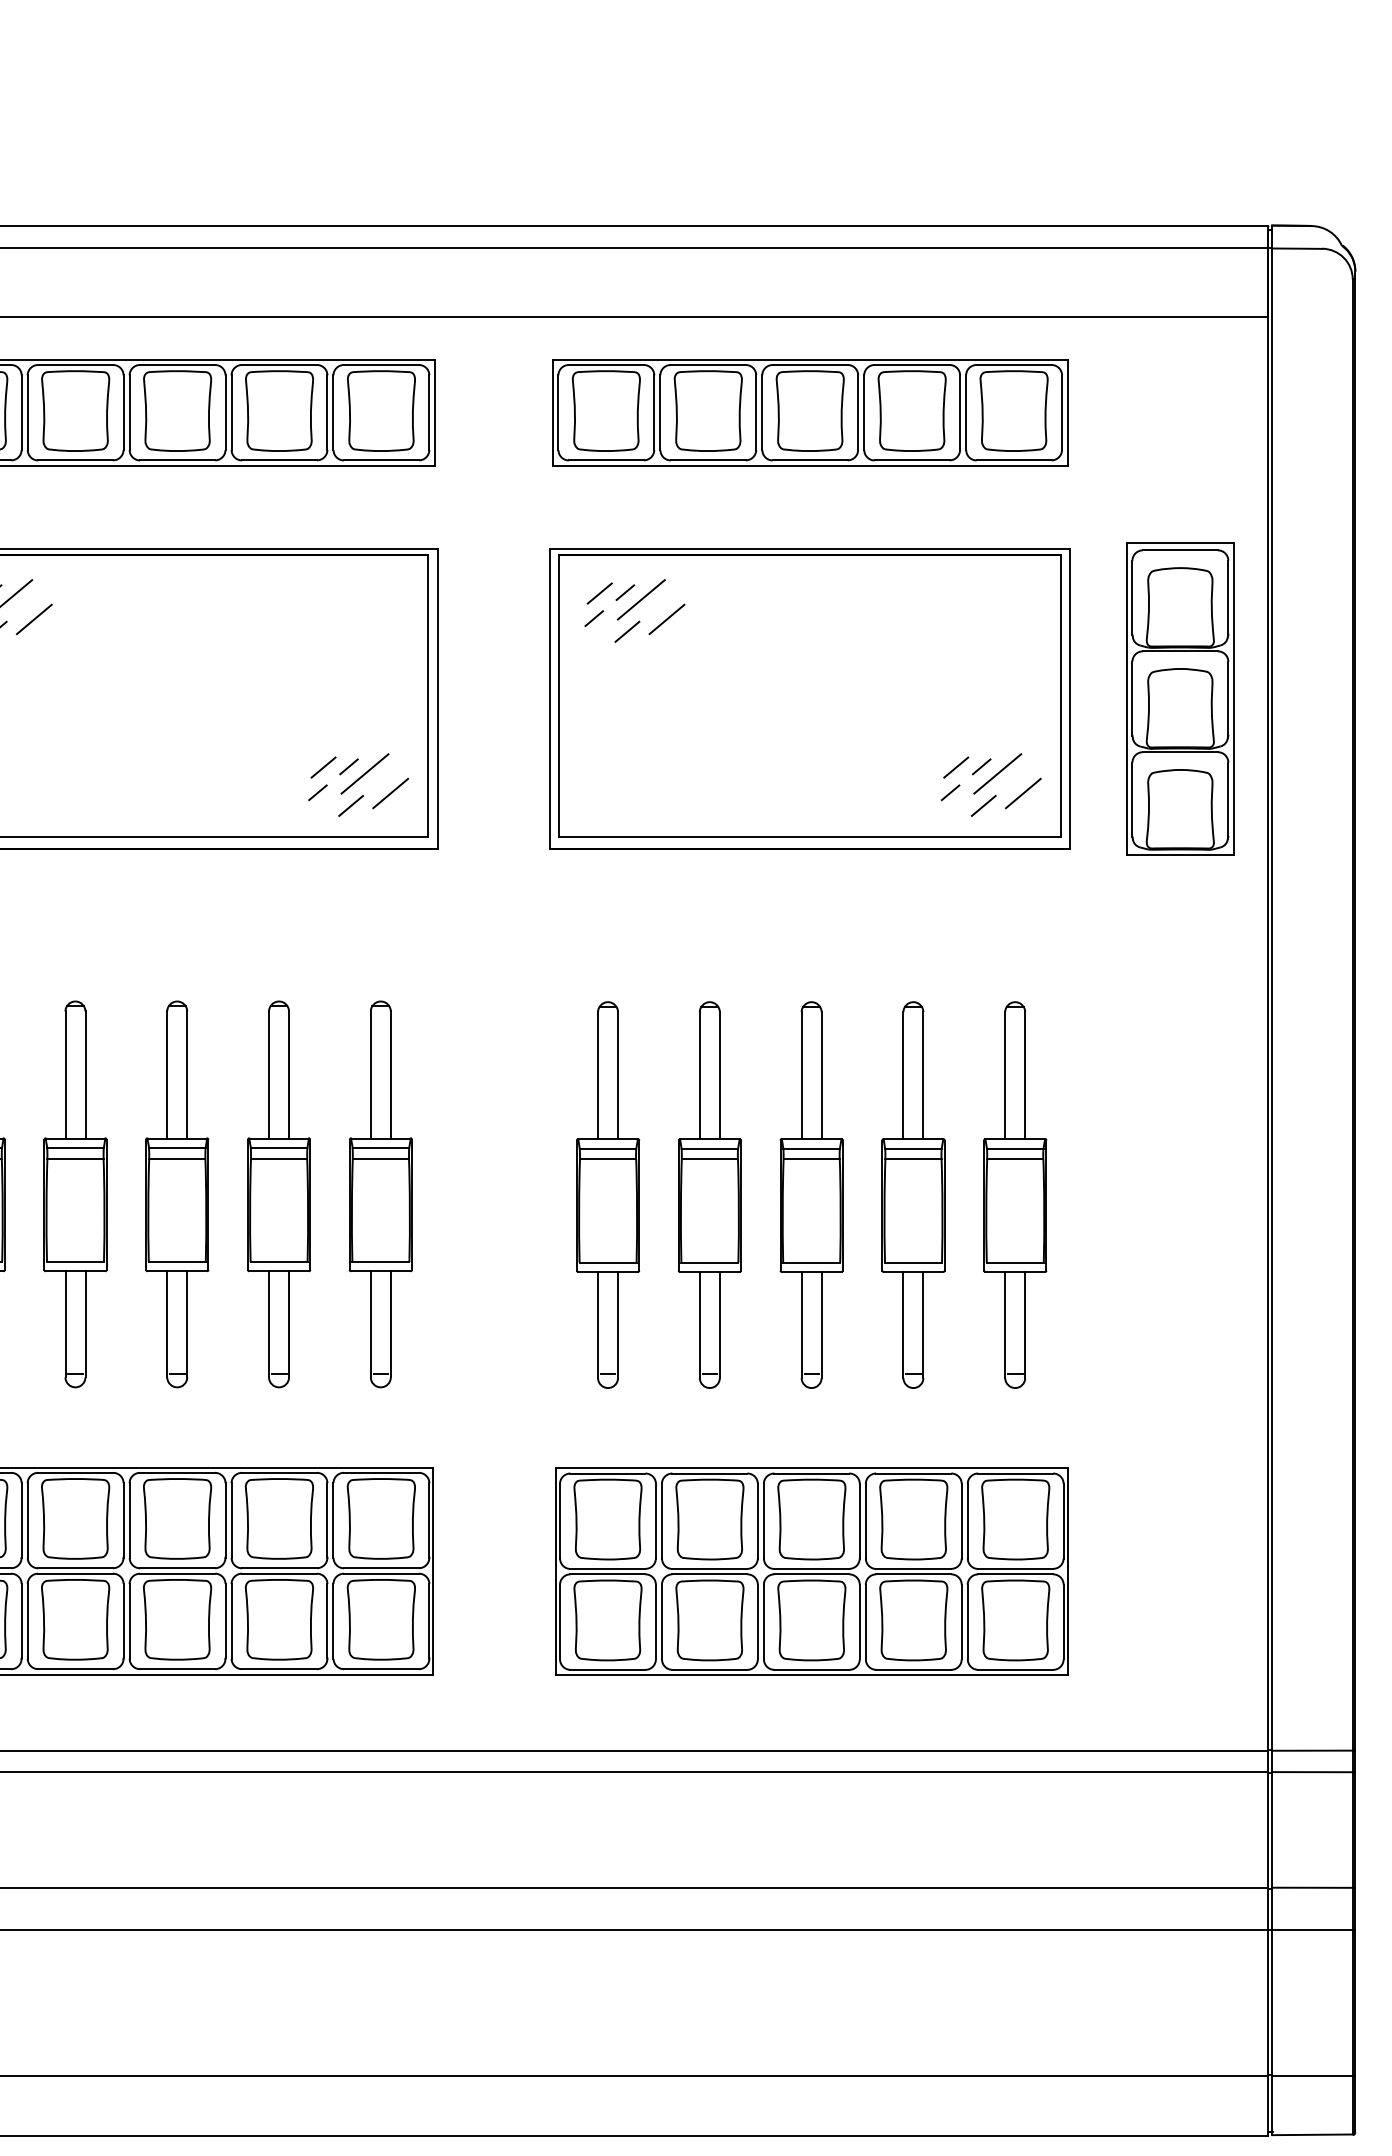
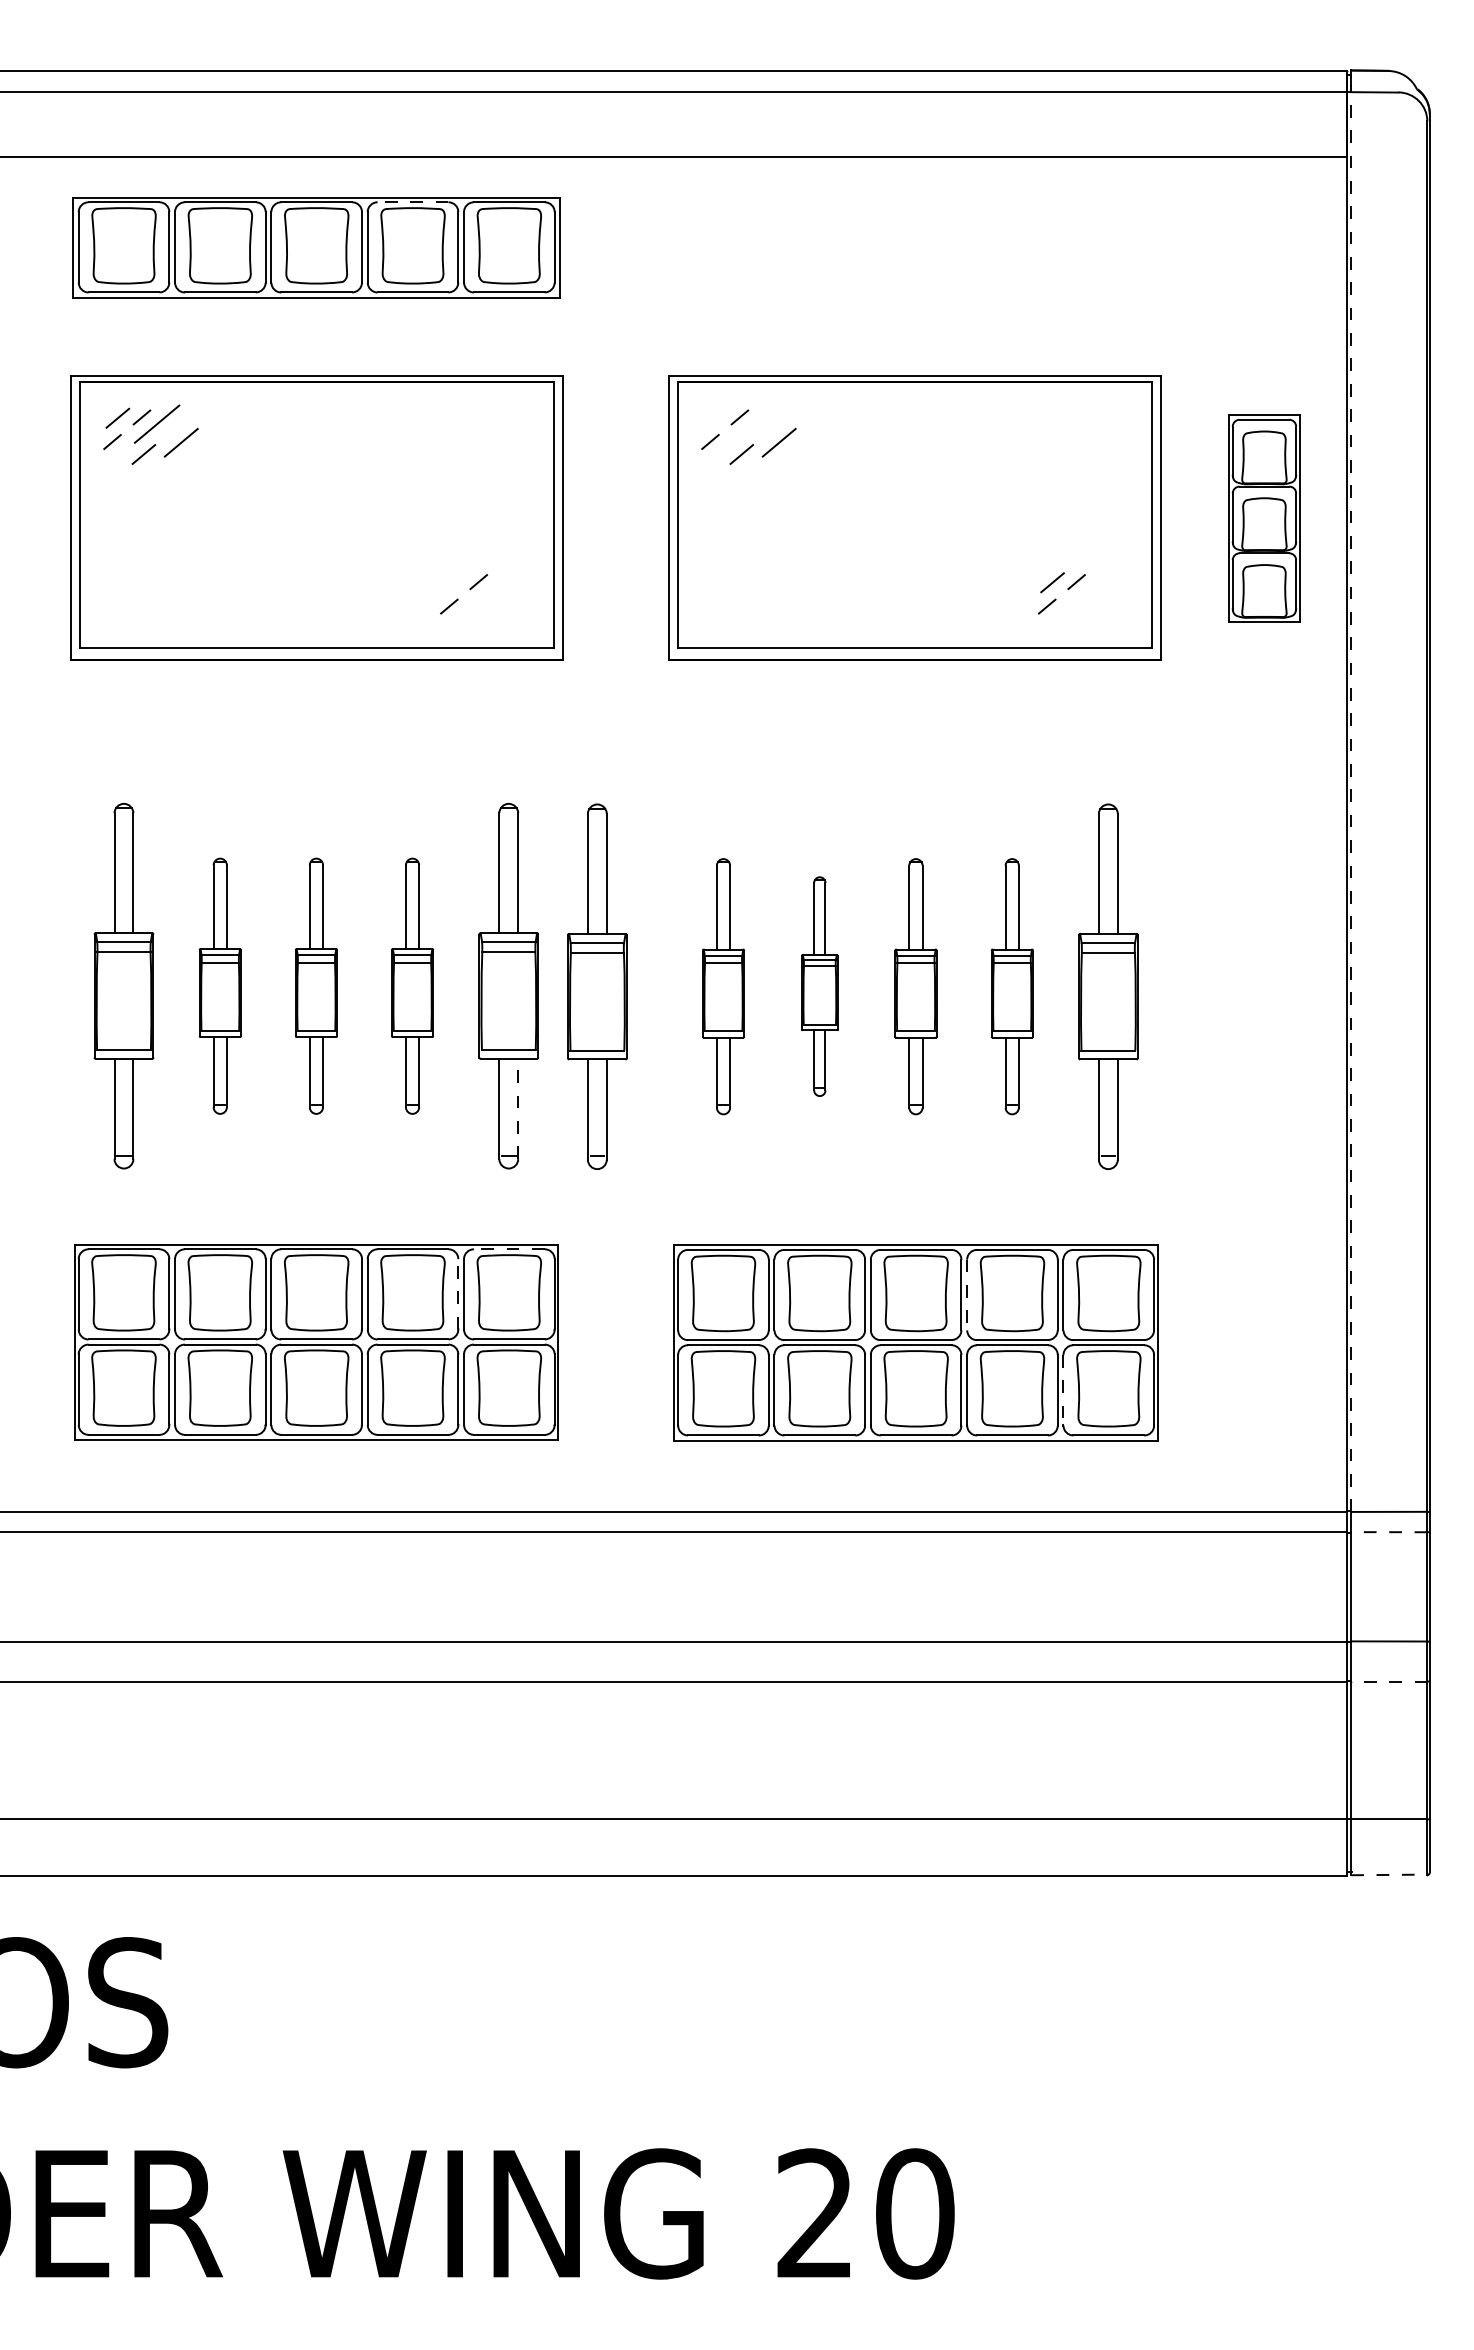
line: (278, 365) -> (412, 202), solid -> dashed
part: (810, 412) -> (914, 247), removed
line: (599, 592) -> (715, 417), removed
line: (640, 599) -> (754, 423), removed
part: (1180, 699) -> (1264, 518), size x0.7
line: (323, 767) -> (454, 582), removed
line: (364, 773) -> (493, 588), removed
line: (997, 773) -> (1091, 588), removed
line: (390, 793) -> (517, 607), removed
line: (1022, 793) -> (1115, 607), removed
line: (350, 805) -> (480, 618), removed
line: (983, 805) -> (1078, 618), removed
line: (1272, 1000) -> (1351, 802), solid -> dashed
part: (75, 1194) -> (220, 986), size x0.7
part: (177, 1194) -> (316, 986), size x0.7
part: (278, 1194) -> (412, 986), size x0.7
part: (474, 1194) -> (597, 986), added
part: (608, 1194) -> (723, 986), size x0.7
part: (709, 1194) -> (819, 986), size x0.6
part: (811, 1194) -> (915, 986), size x0.7
part: (913, 1194) -> (1012, 986), size x0.7
line: (391, 1323) -> (518, 1108), solid -> dashed
line: (380, 1473) -> (508, 1249), solid -> dashed
line: (327, 1519) -> (458, 1293), solid -> dashed
line: (866, 1521) -> (967, 1295), solid -> dashed
line: (967, 1622) -> (1063, 1390), solid -> dashed
line: (1311, 1772) -> (1388, 1532), solid -> dashed
line: (1311, 1930) -> (1388, 1681), solid -> dashed
line: (1312, 2134) -> (1389, 1874), solid -> dashed

